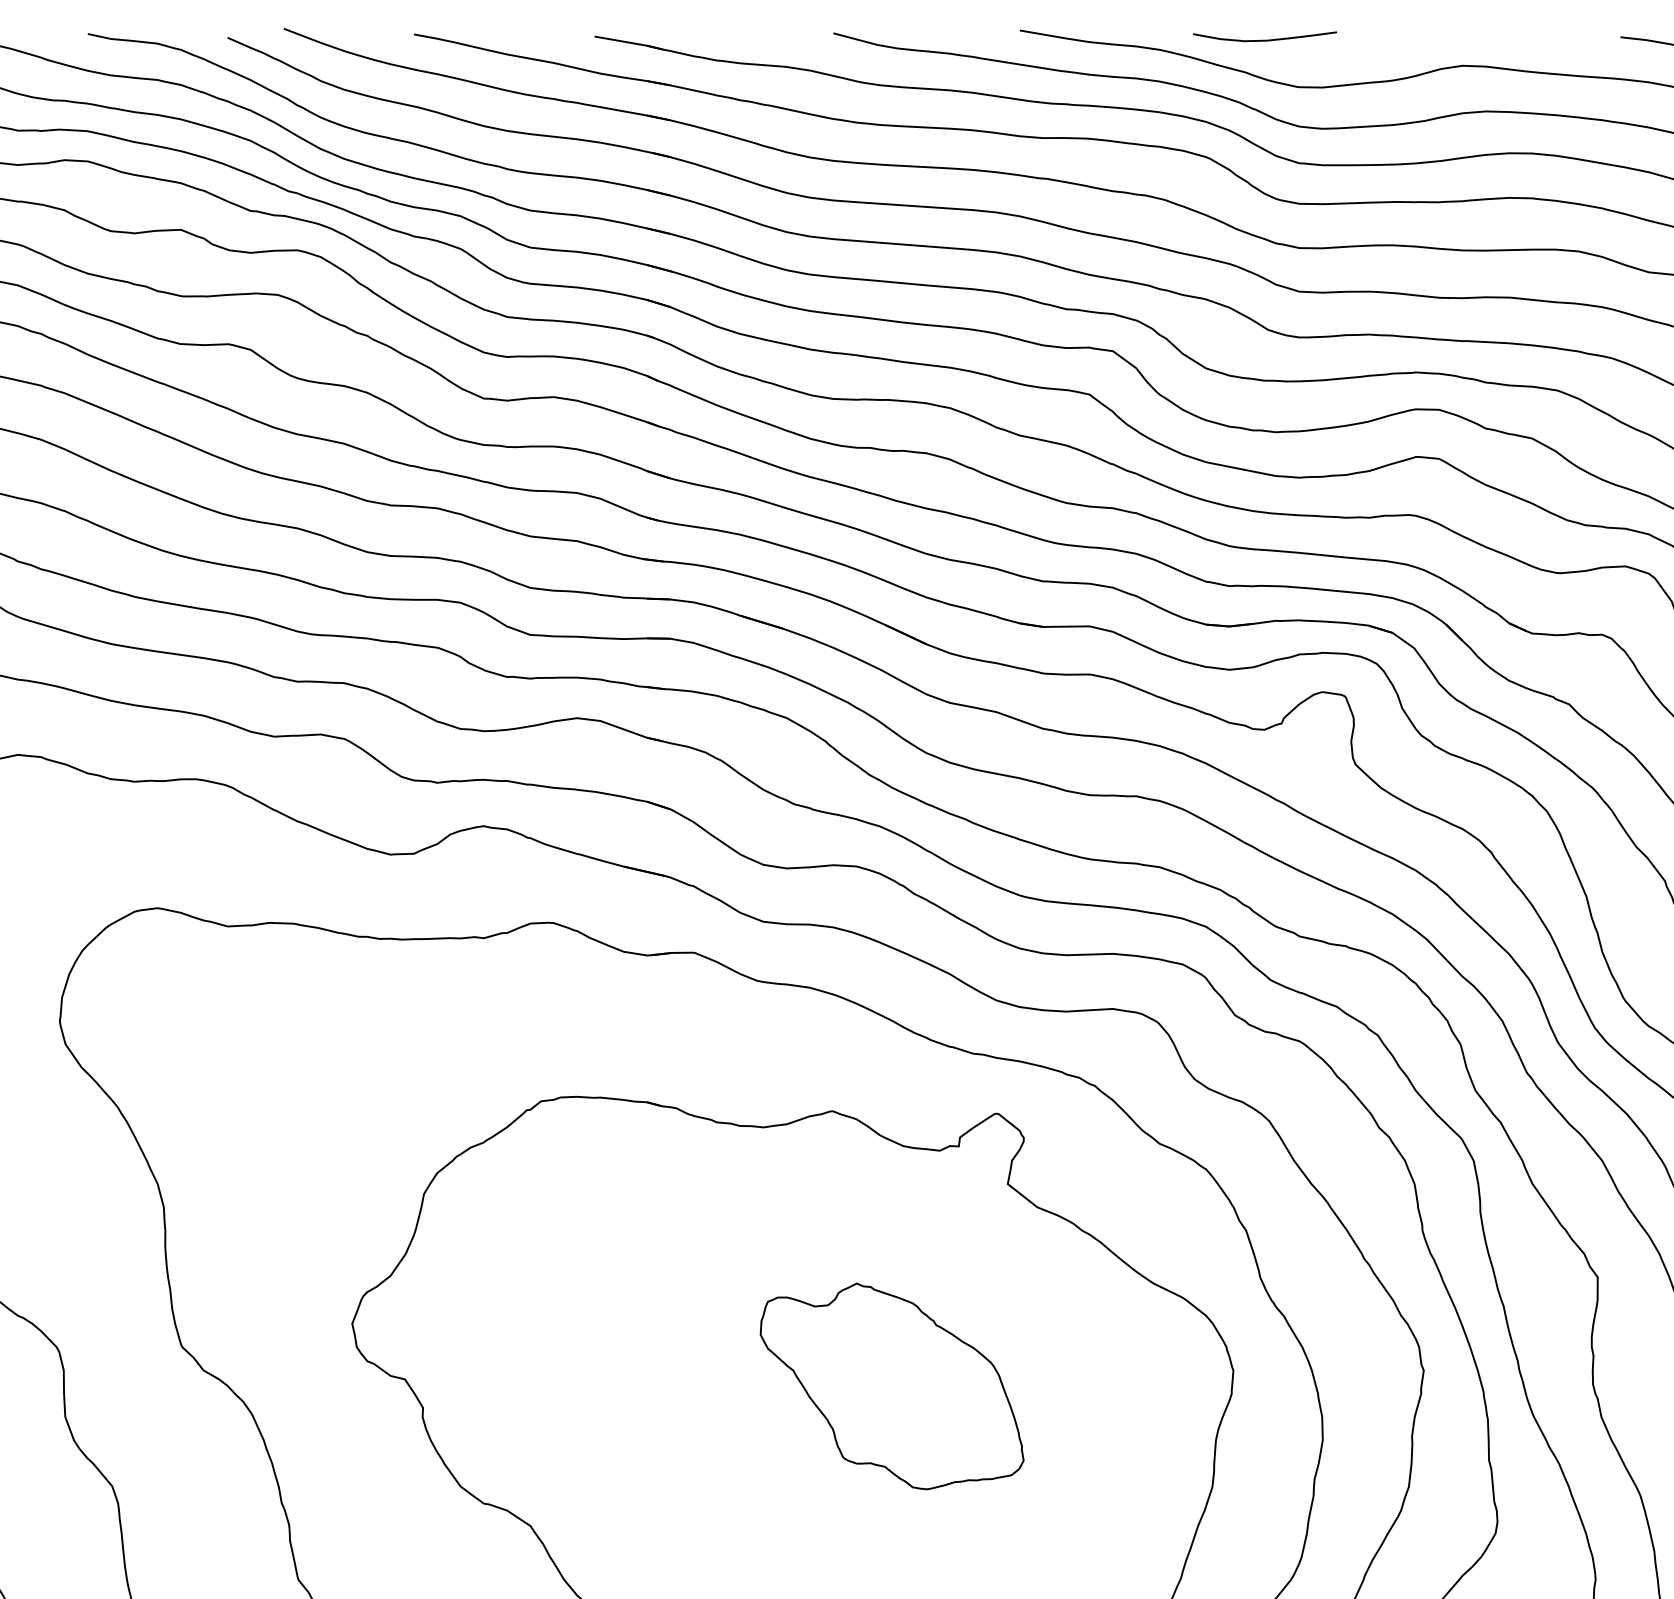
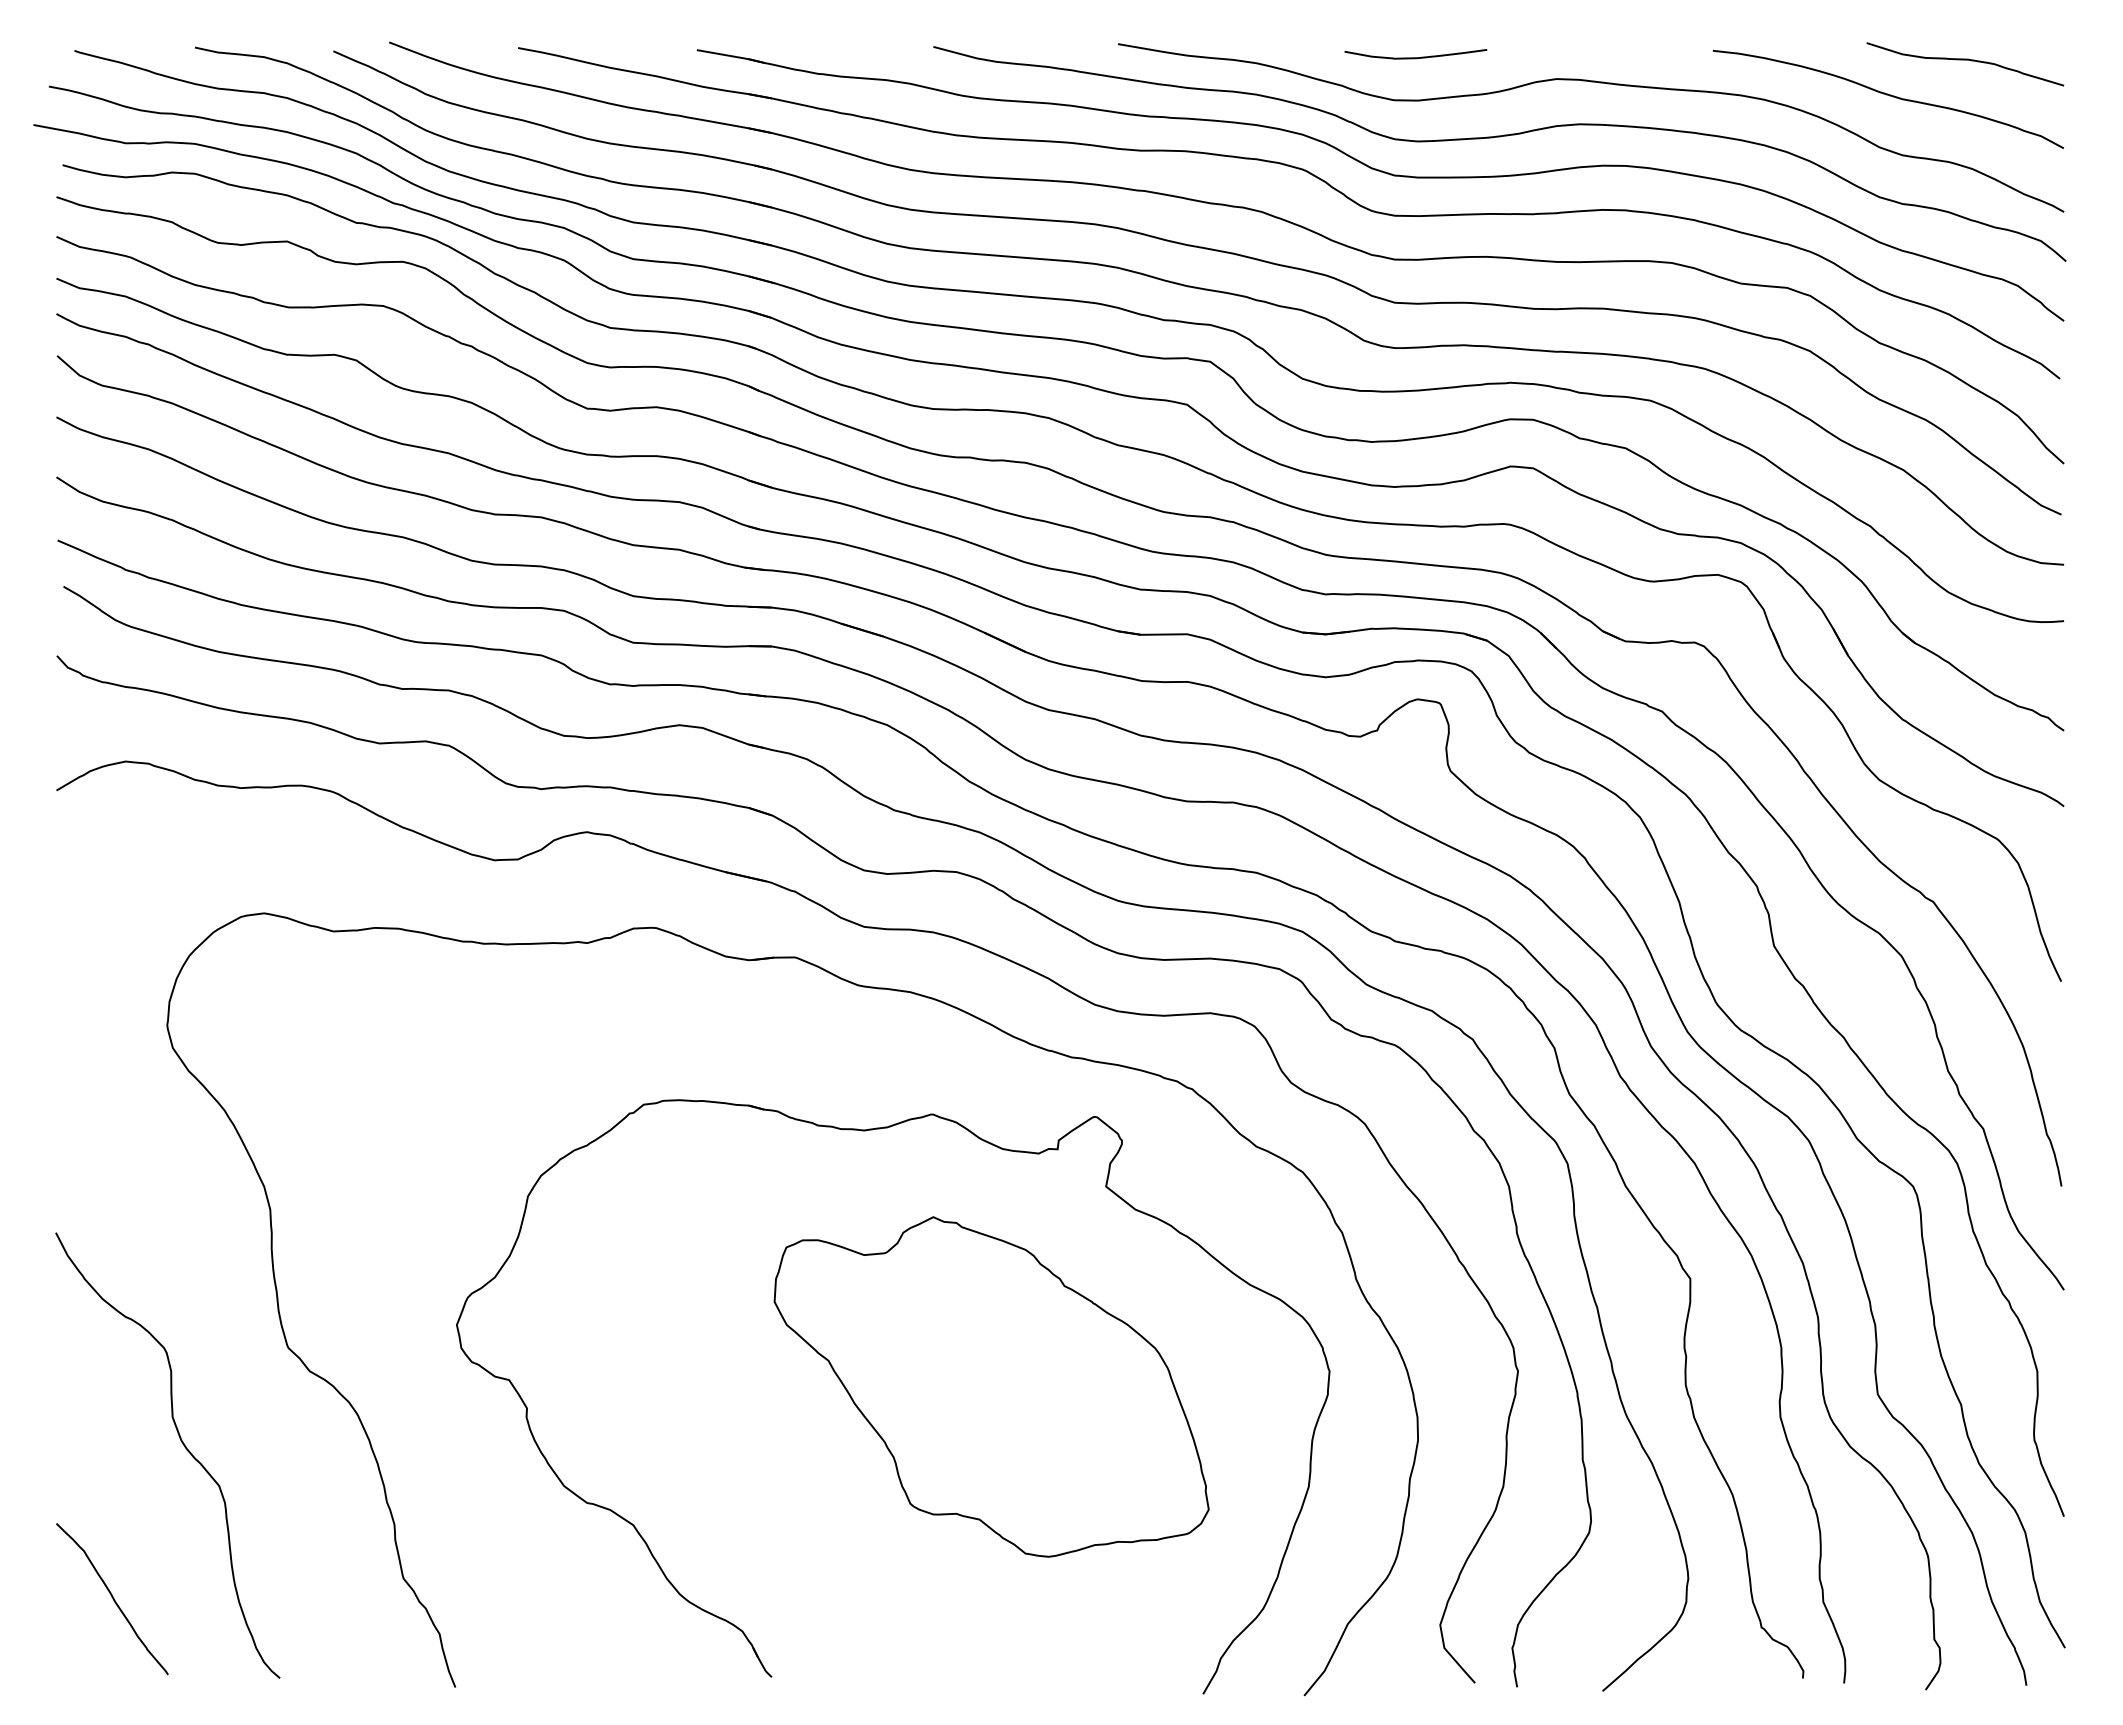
curve: (1264, 39) -> (1415, 57), moved
part: (892, 1385) -> (991, 1386), size x1.67

